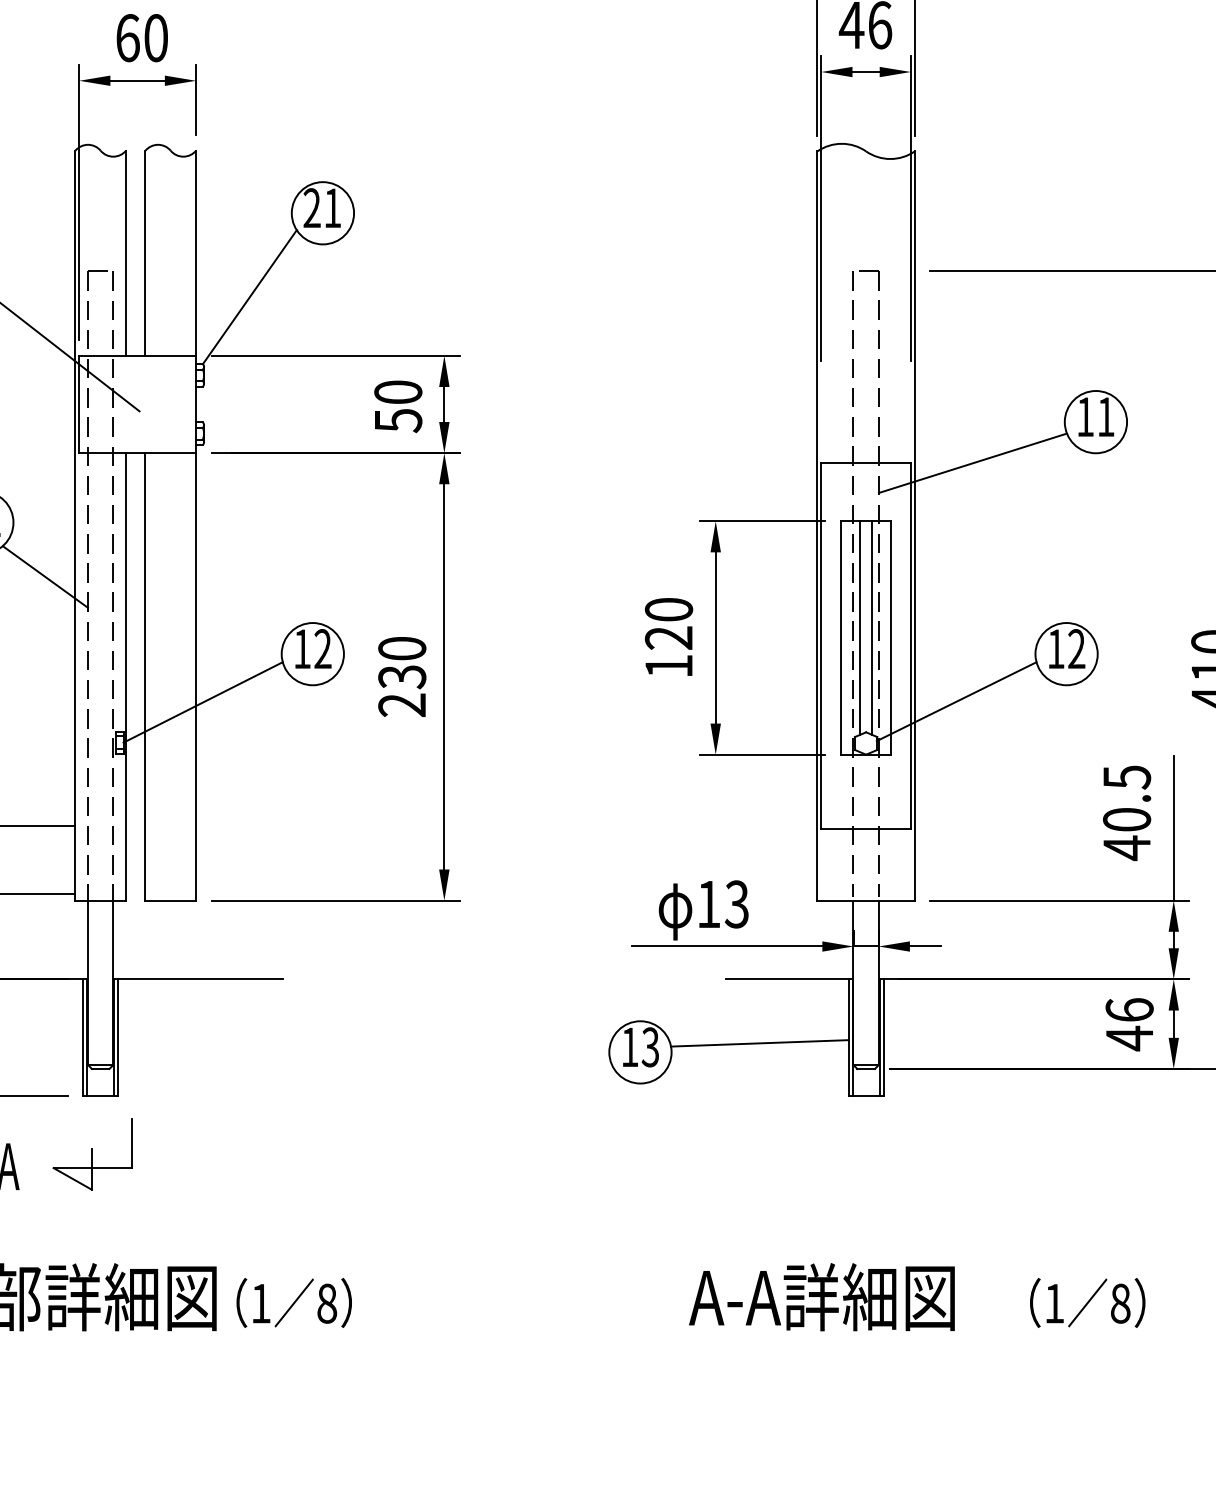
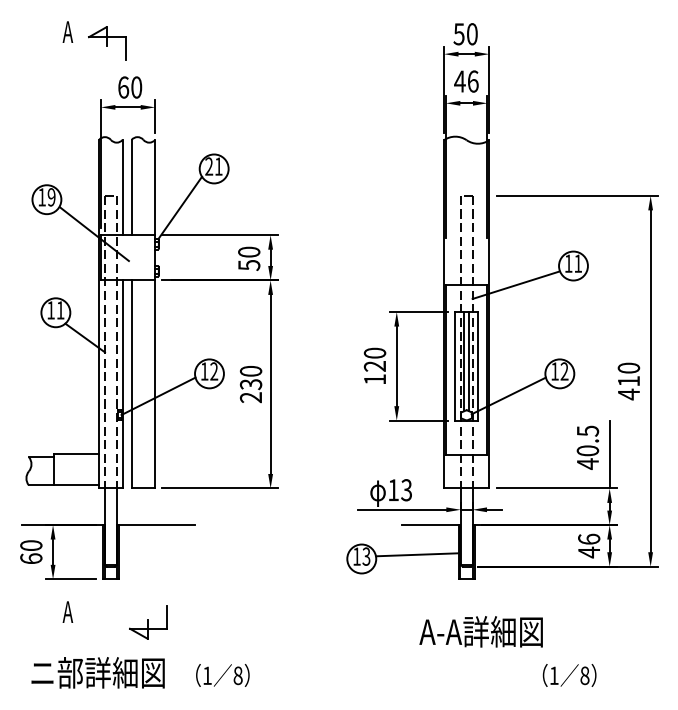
part: (93, 1154) -> (148, 622), moved
text: (820, 1296) -> (480, 631), moved
text: (293, 1303) -> (222, 675), moved

